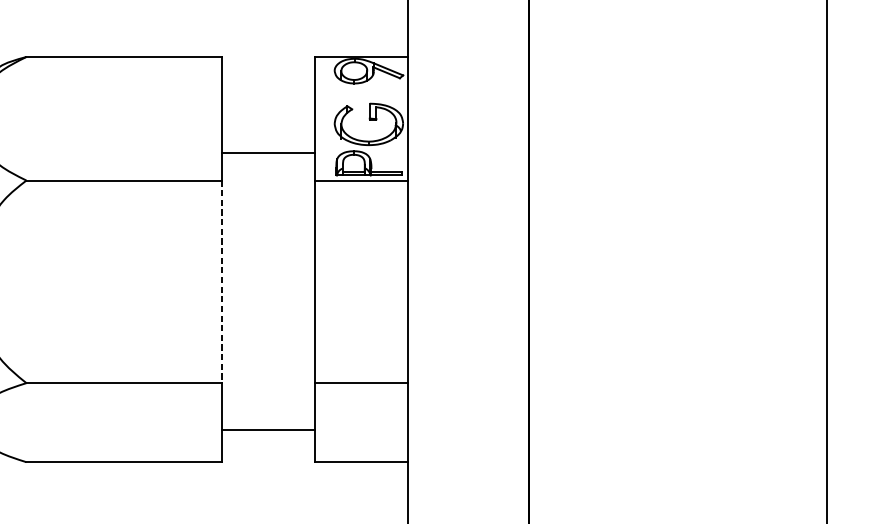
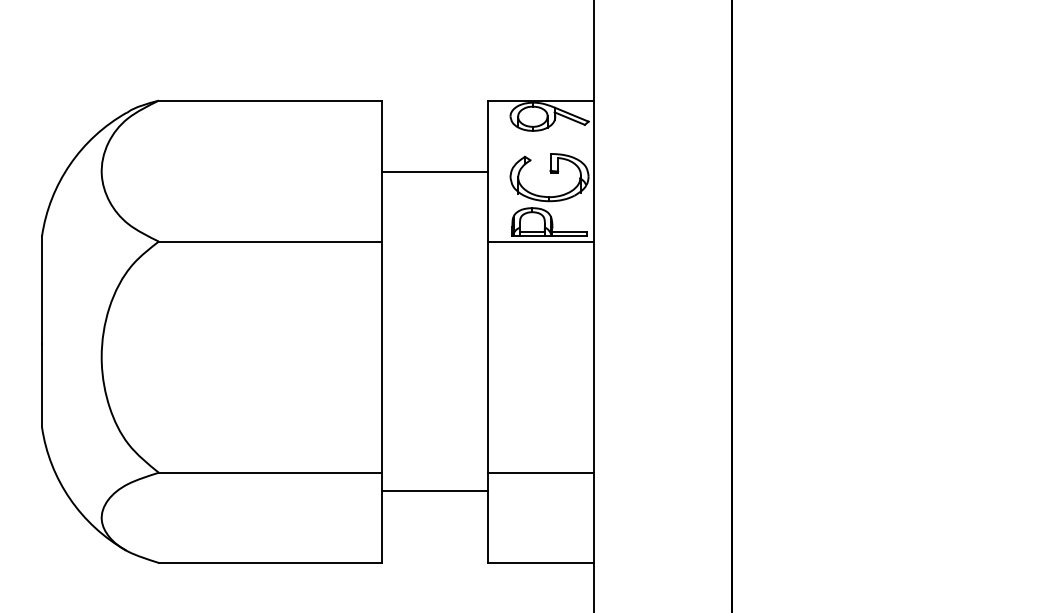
line: (268, 153) -> (434, 172), moved
line: (221, 282) -> (381, 357), dashed -> solid
line: (268, 430) -> (434, 491), moved

